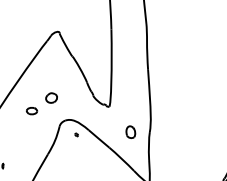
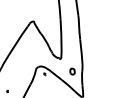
part: (40, 103) -> (25, 58), removed

